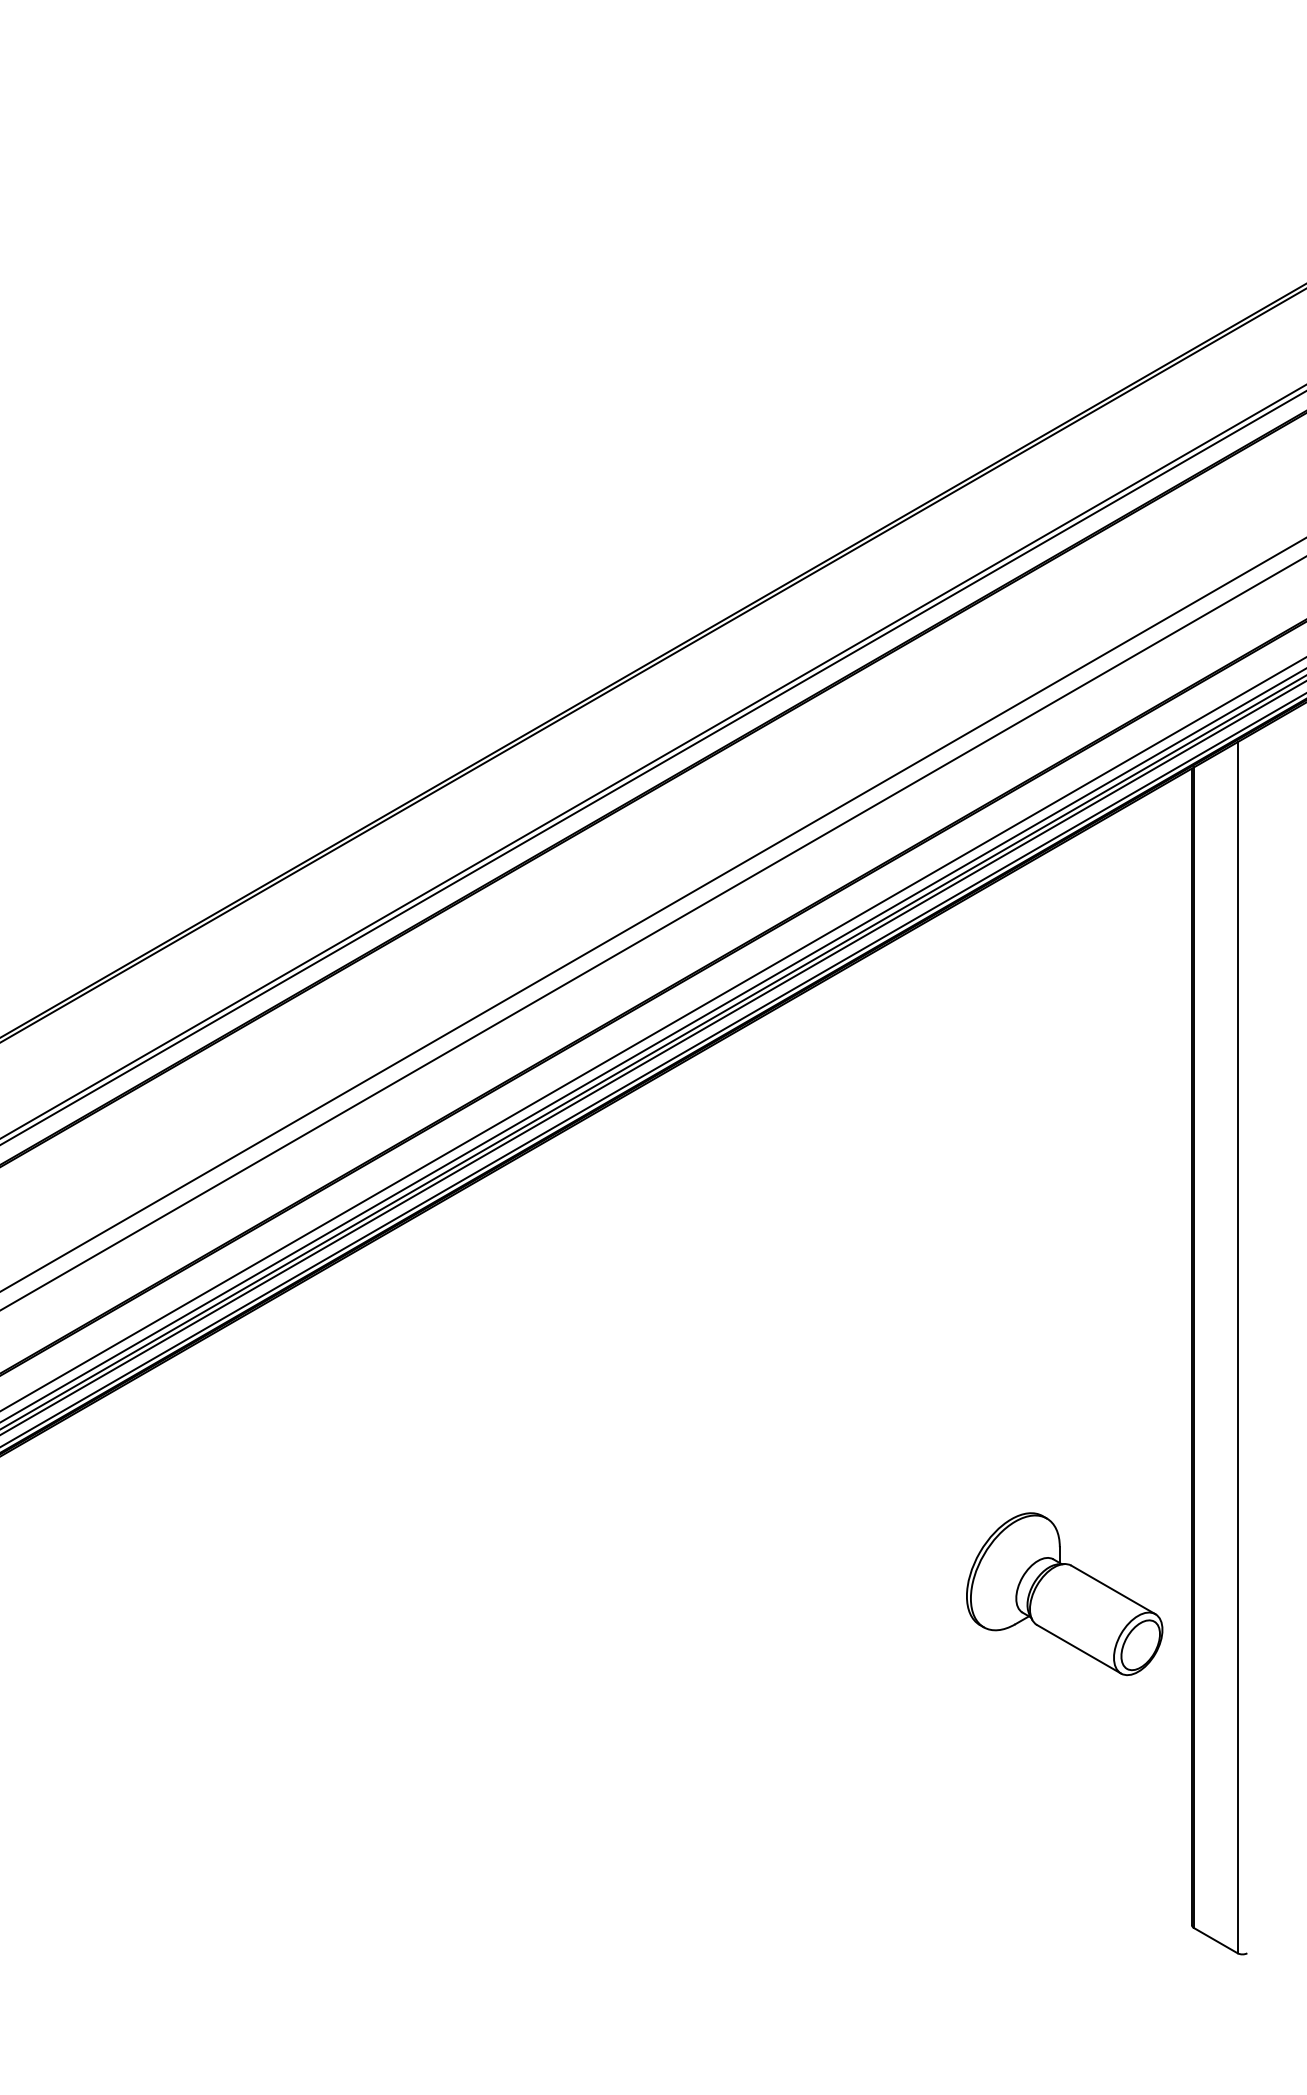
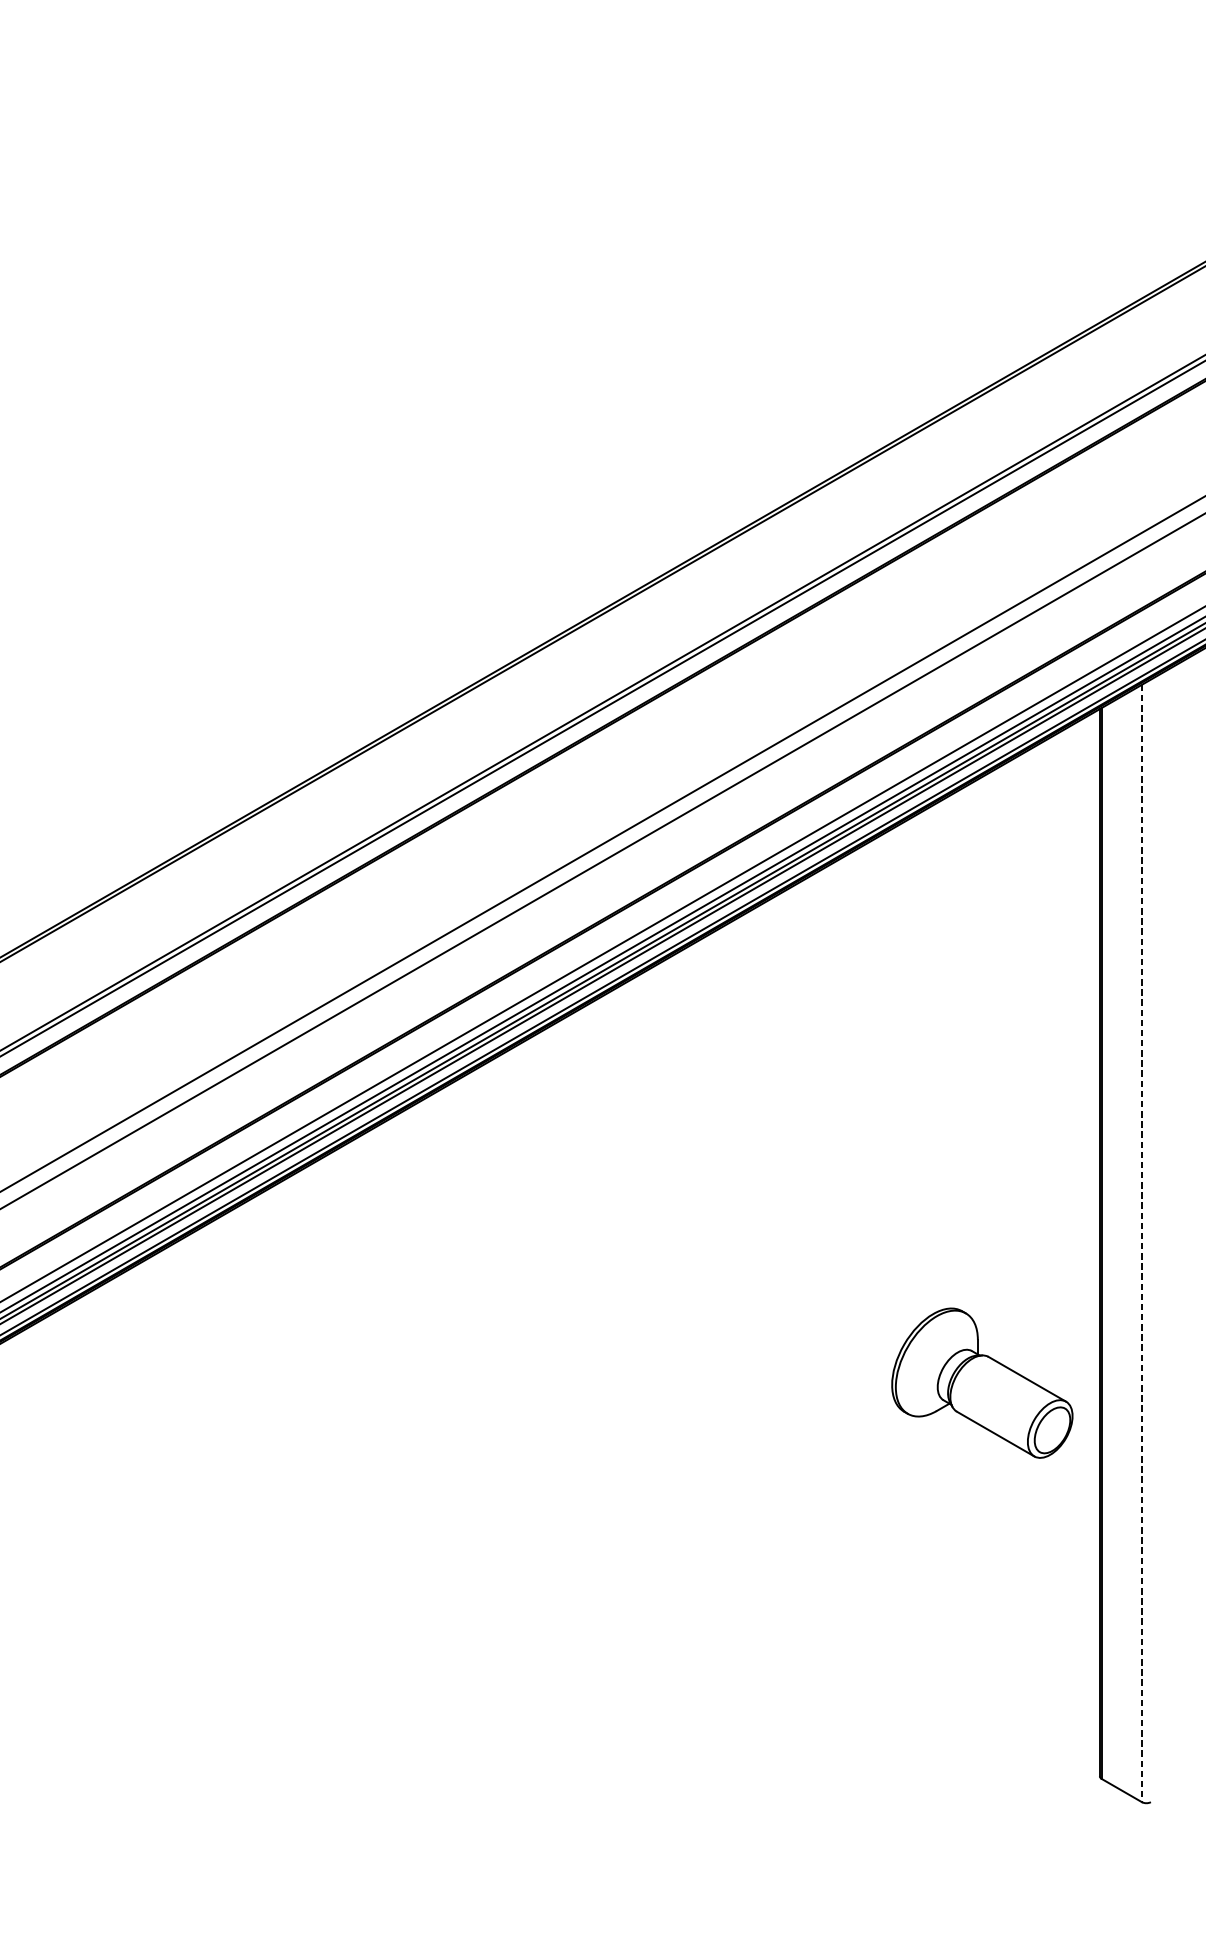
line: (1237, 1347) -> (1141, 1243), solid -> dashed
part: (1064, 1594) -> (982, 1383), moved

